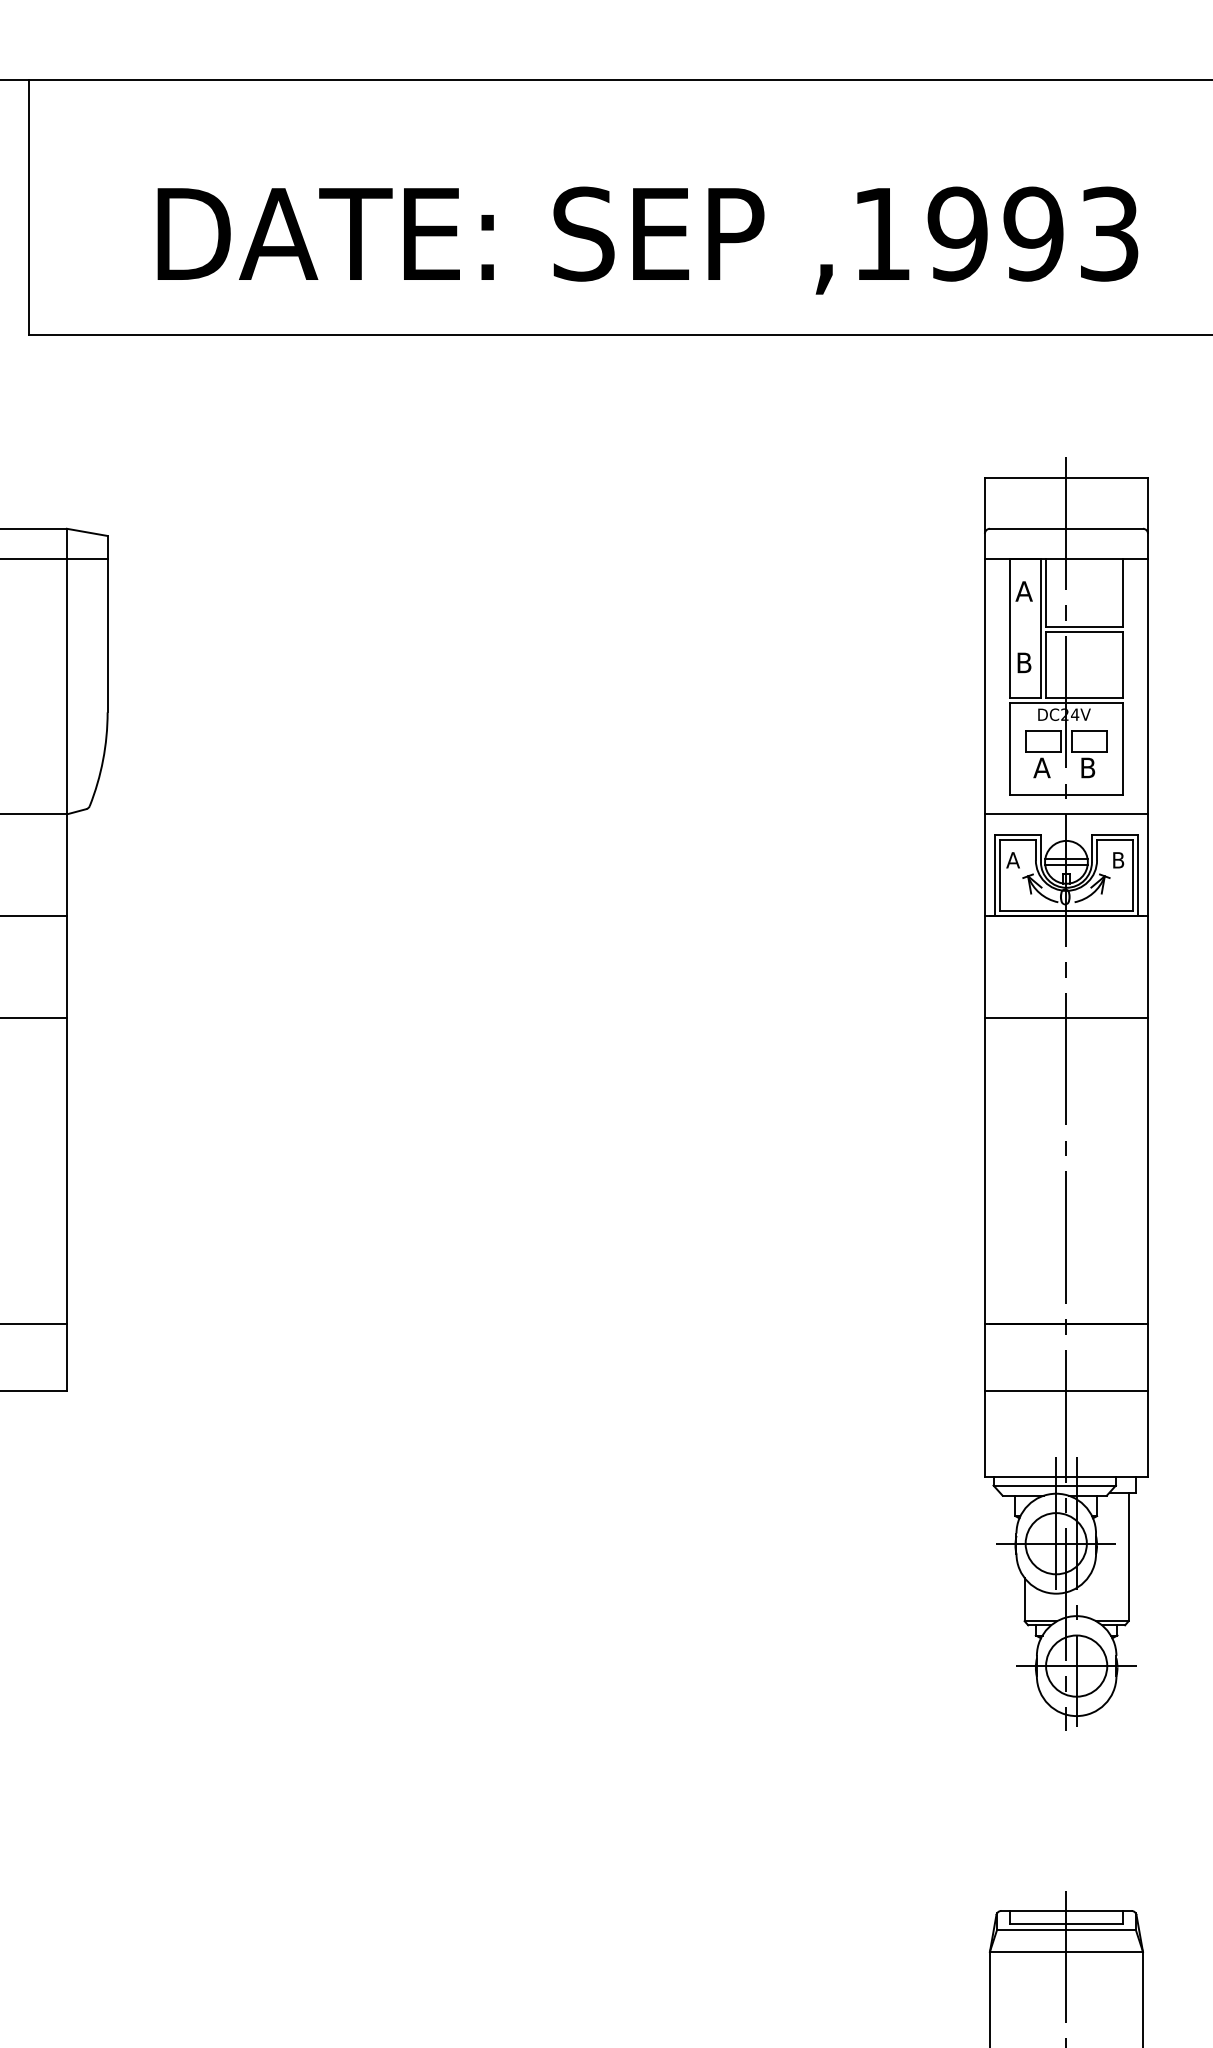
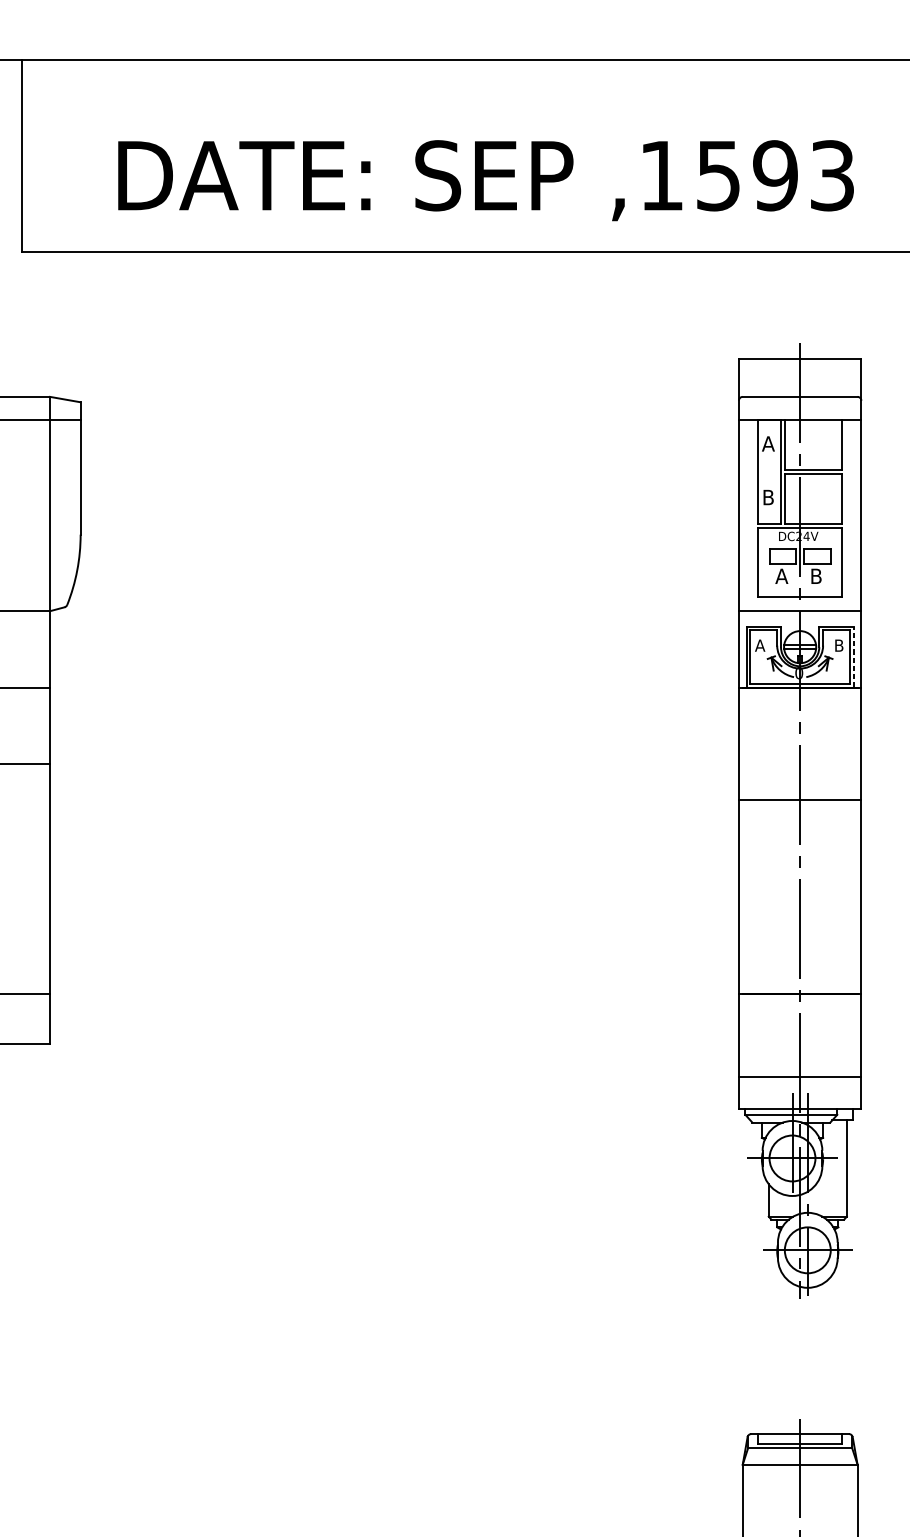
text: (957, 233) -> (718, 175), ,1993 -> ,1593
line: (1137, 875) -> (853, 657), solid -> dashed
line: (1066, 1018) -> (800, 800), moved
line: (1066, 1390) -> (800, 1077), moved

